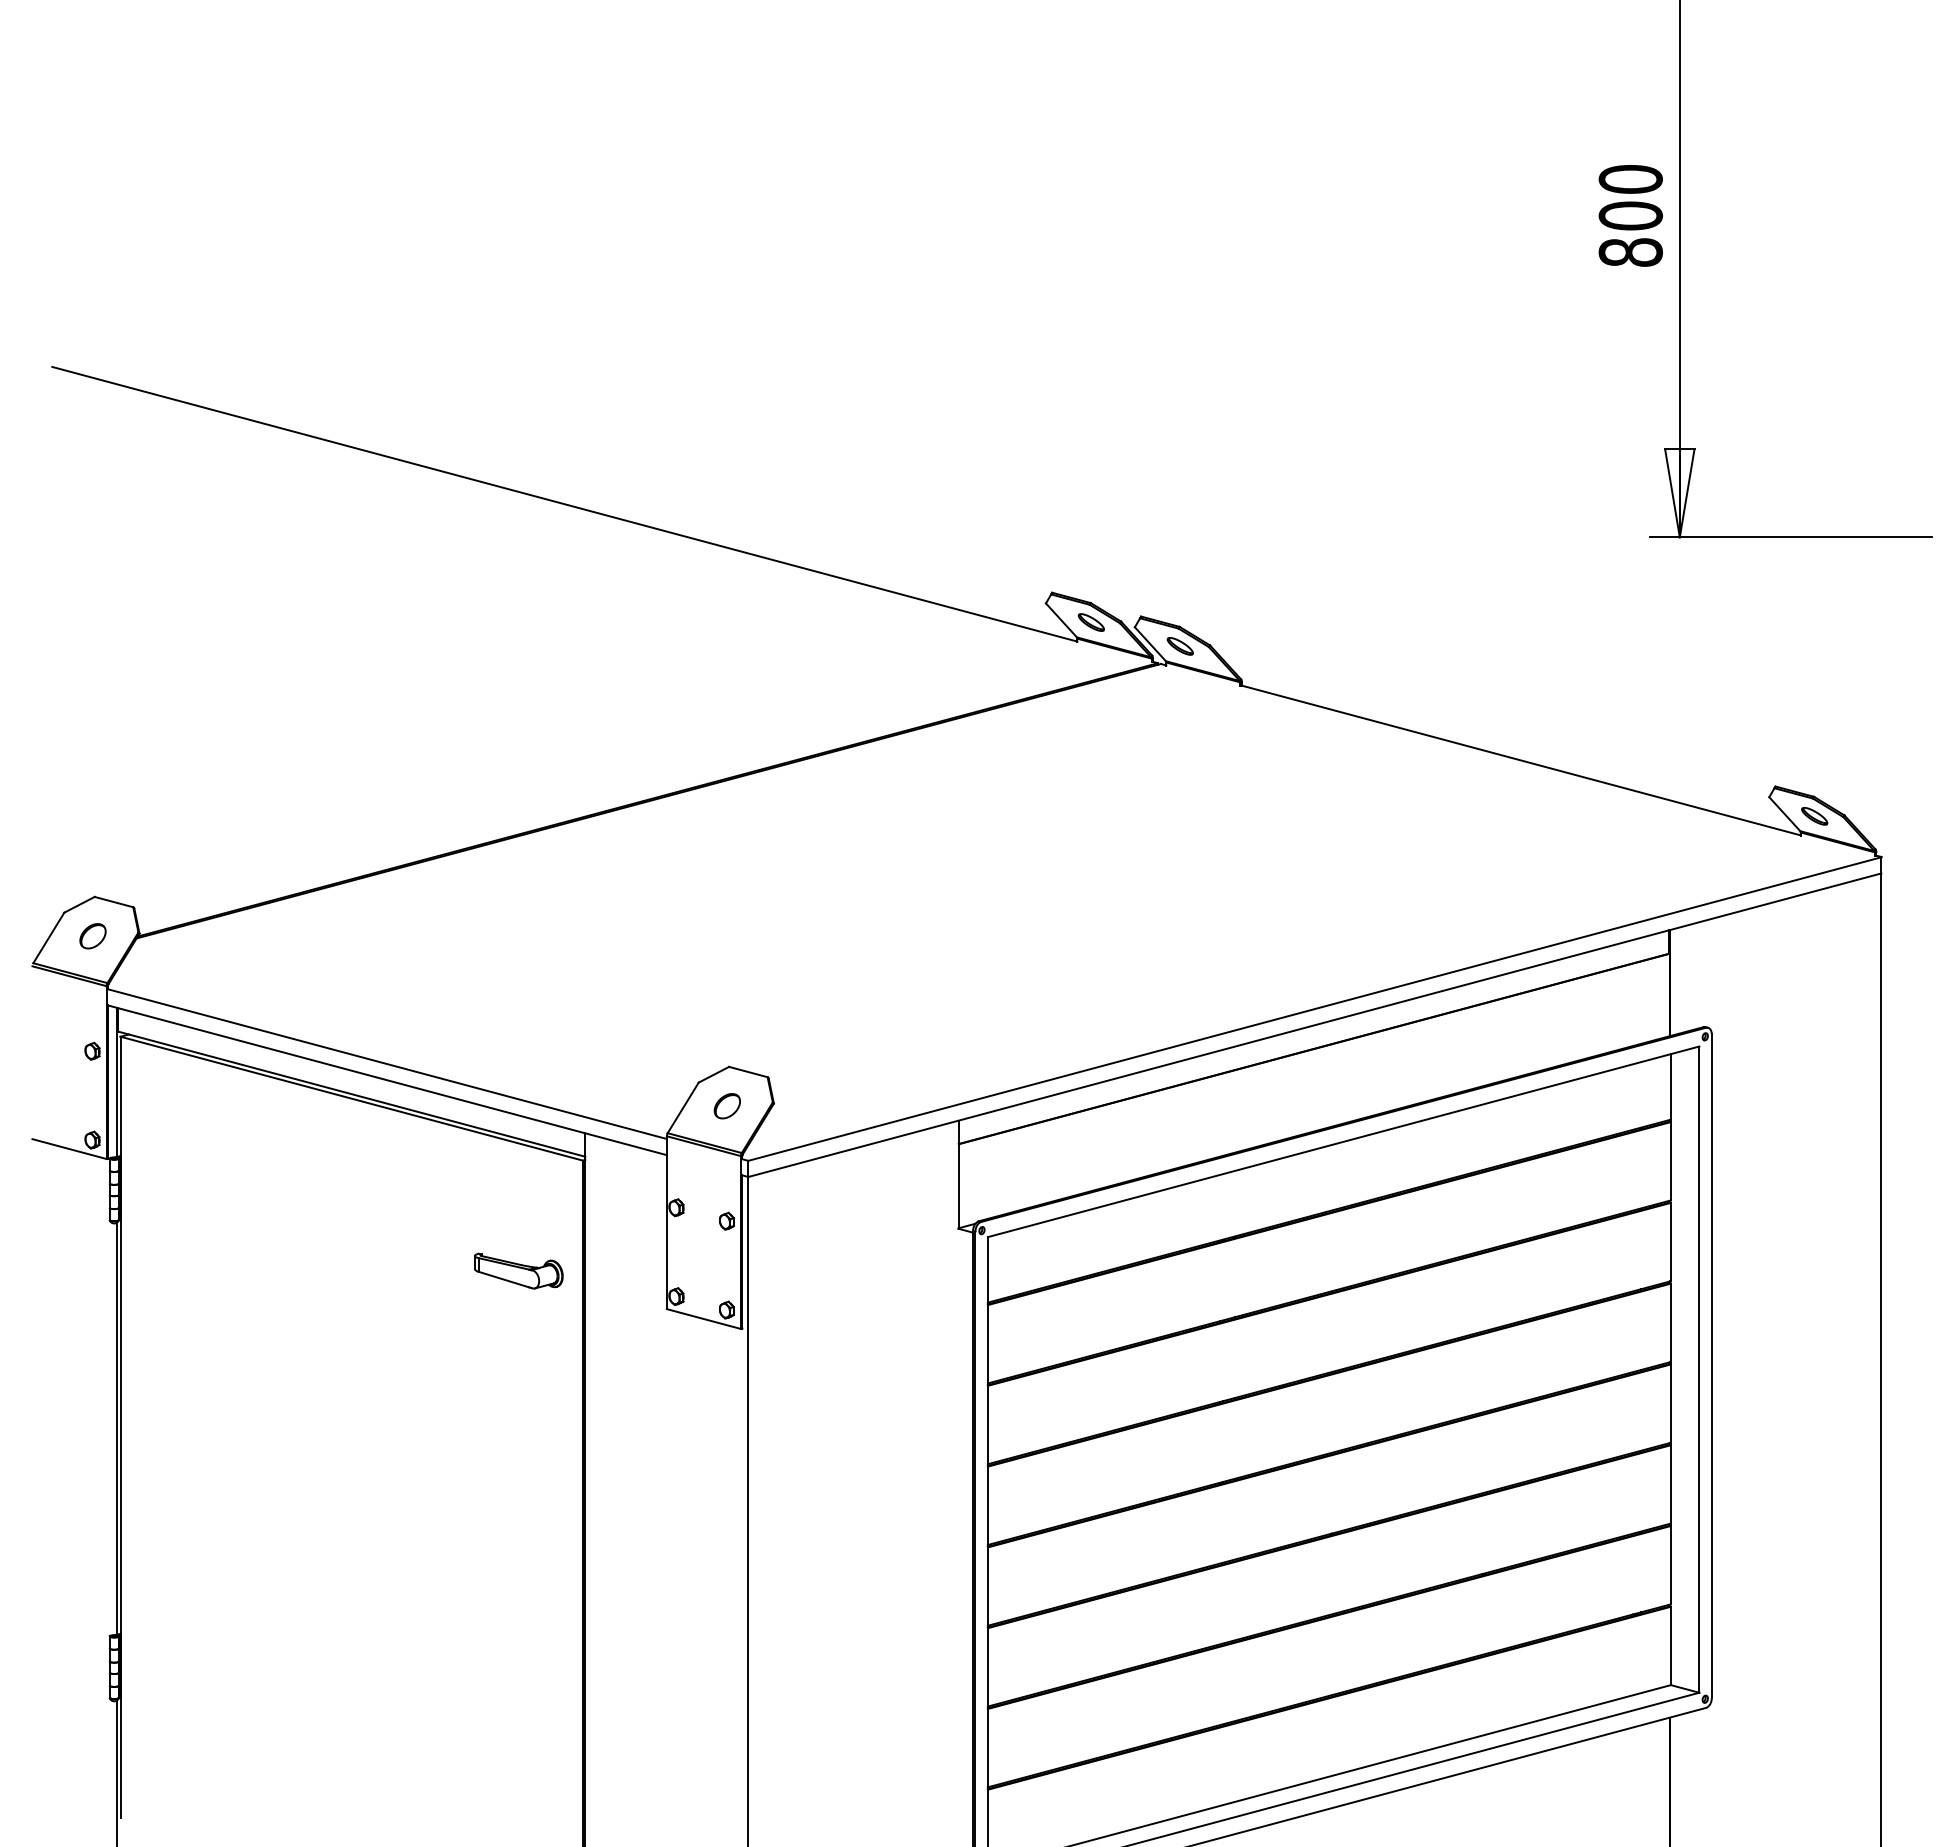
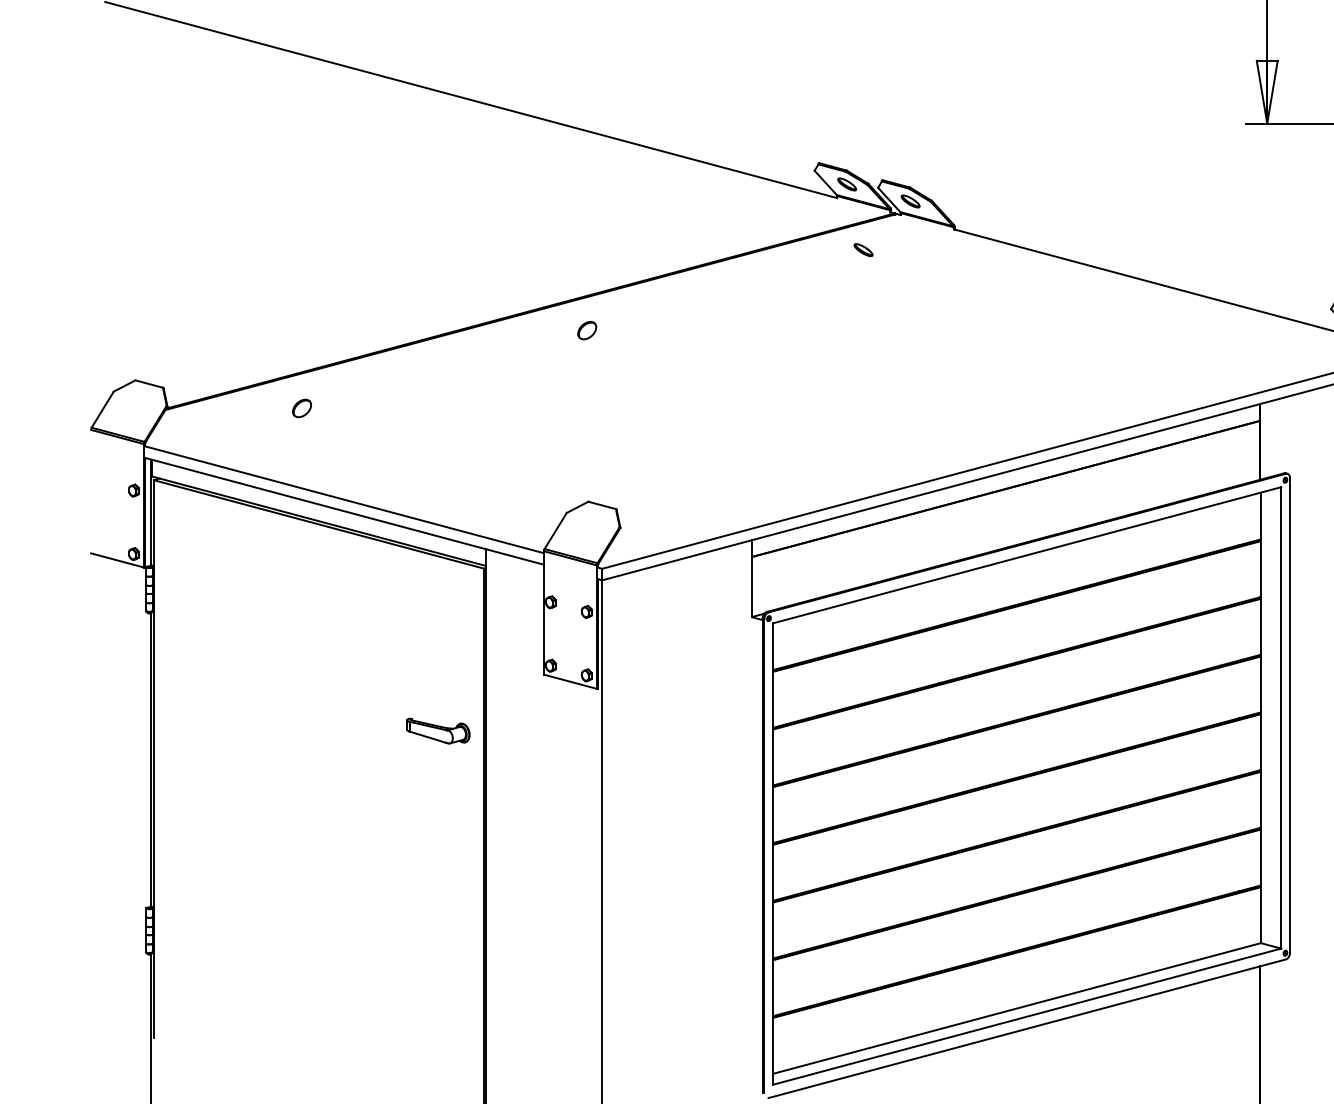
part: (1113, 714) -> (862, 250), added
part: (92, 936) -> (301, 408), moved
part: (726, 1106) -> (586, 330), moved
part: (518, 1270) -> (438, 730), moved

